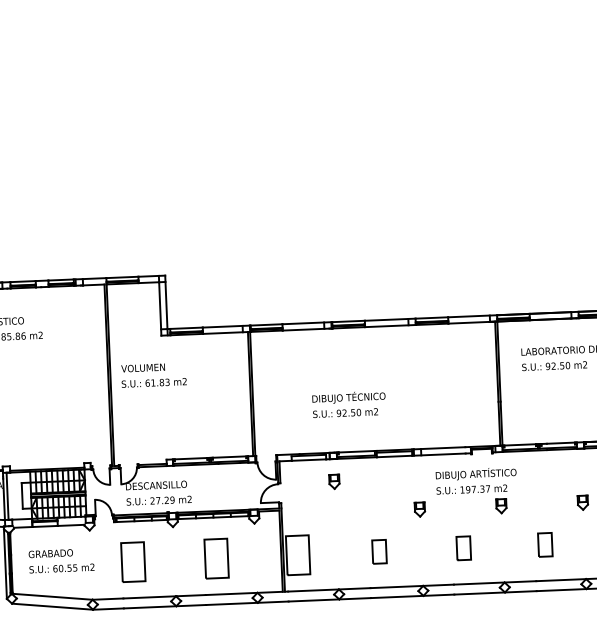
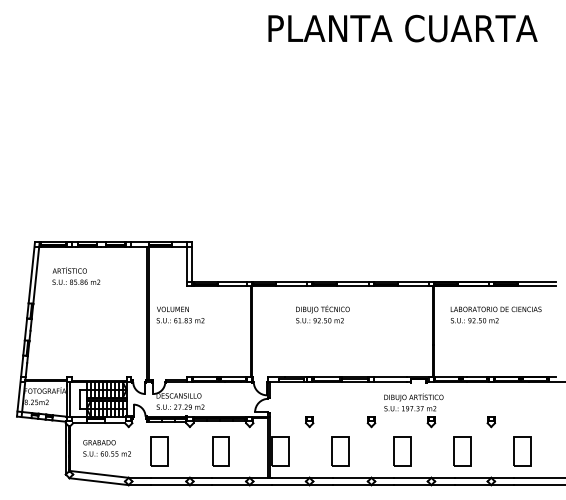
text: (348, 404) -> (322, 314), moved
part: (334, 482) -> (309, 422), moved
part: (545, 544) -> (462, 451), size x1.67
part: (463, 548) -> (402, 451), size x1.67
part: (379, 551) -> (340, 451), size x1.67

